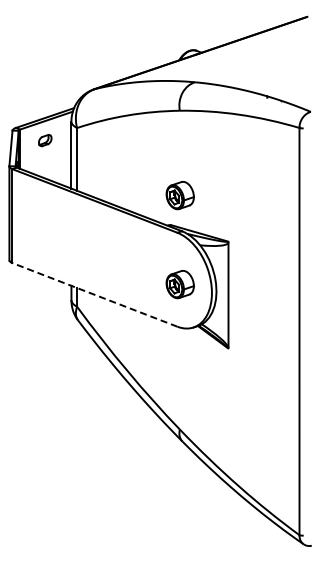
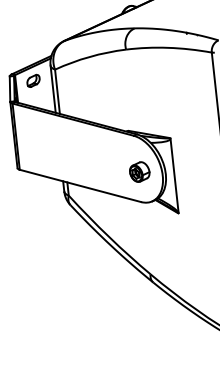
part: (45, 140) -> (33, 80), size x1.43
part: (179, 195) -> (132, 109), removed
line: (94, 294) -> (80, 185), dashed -> solid

